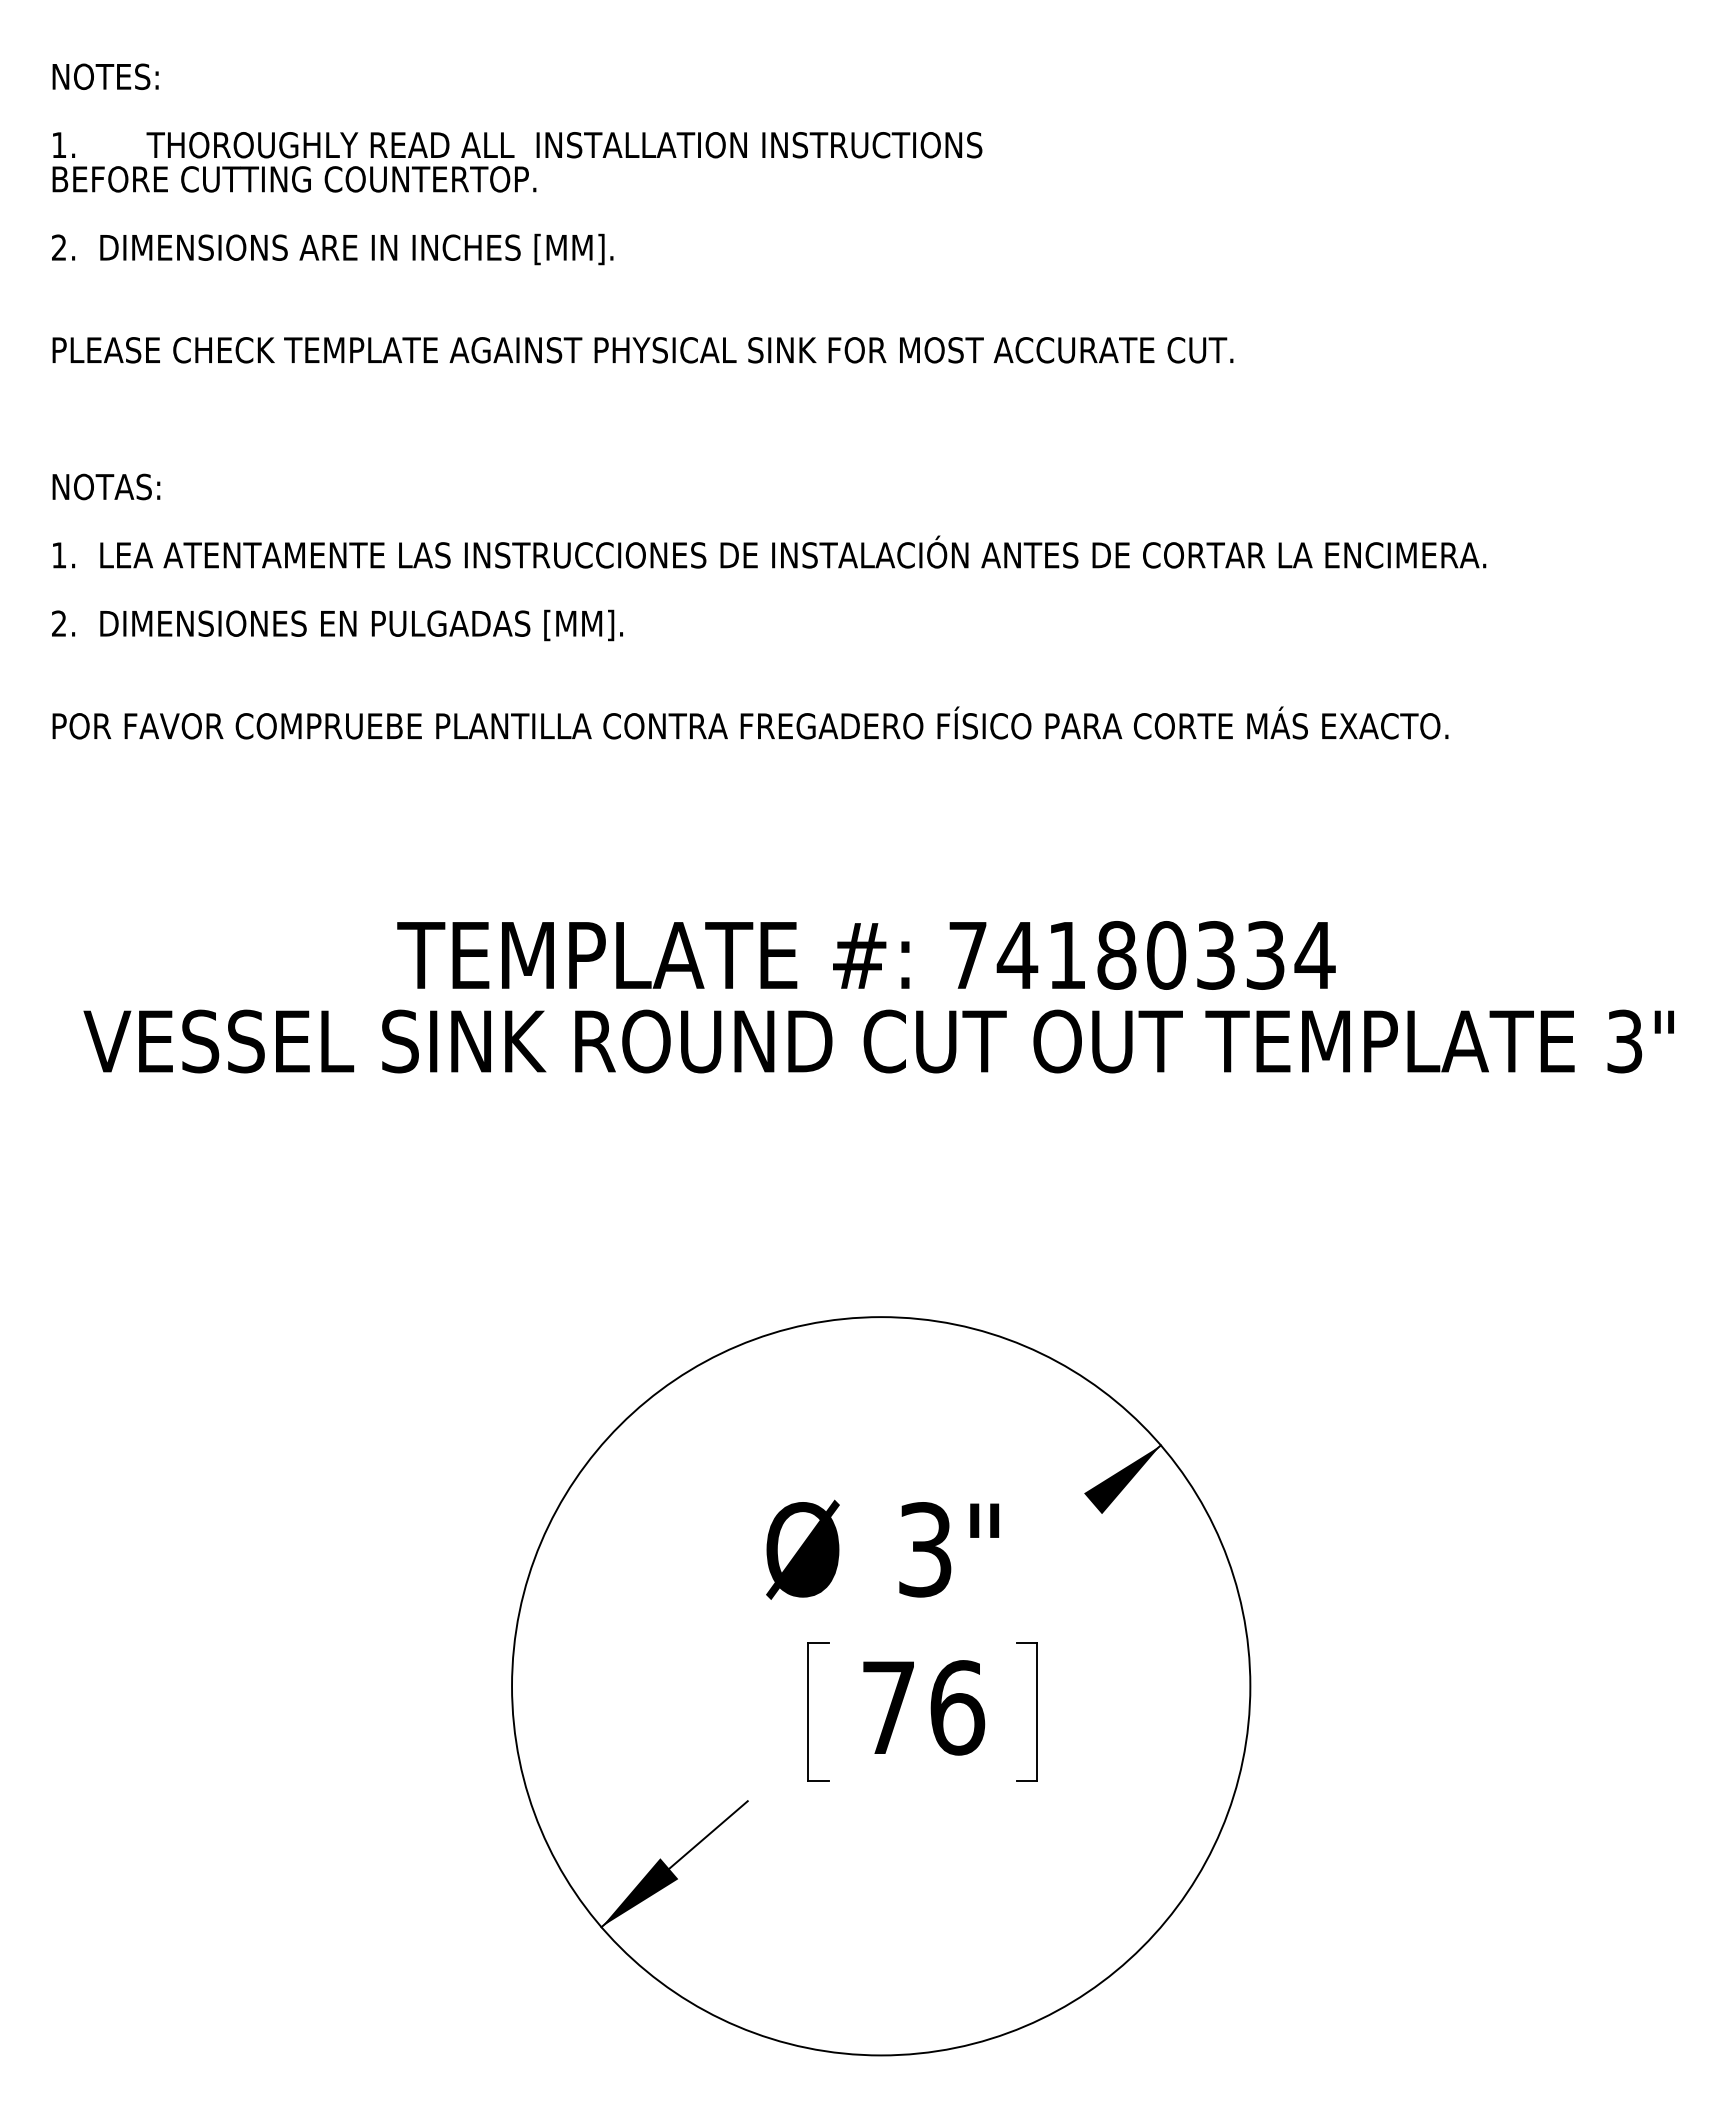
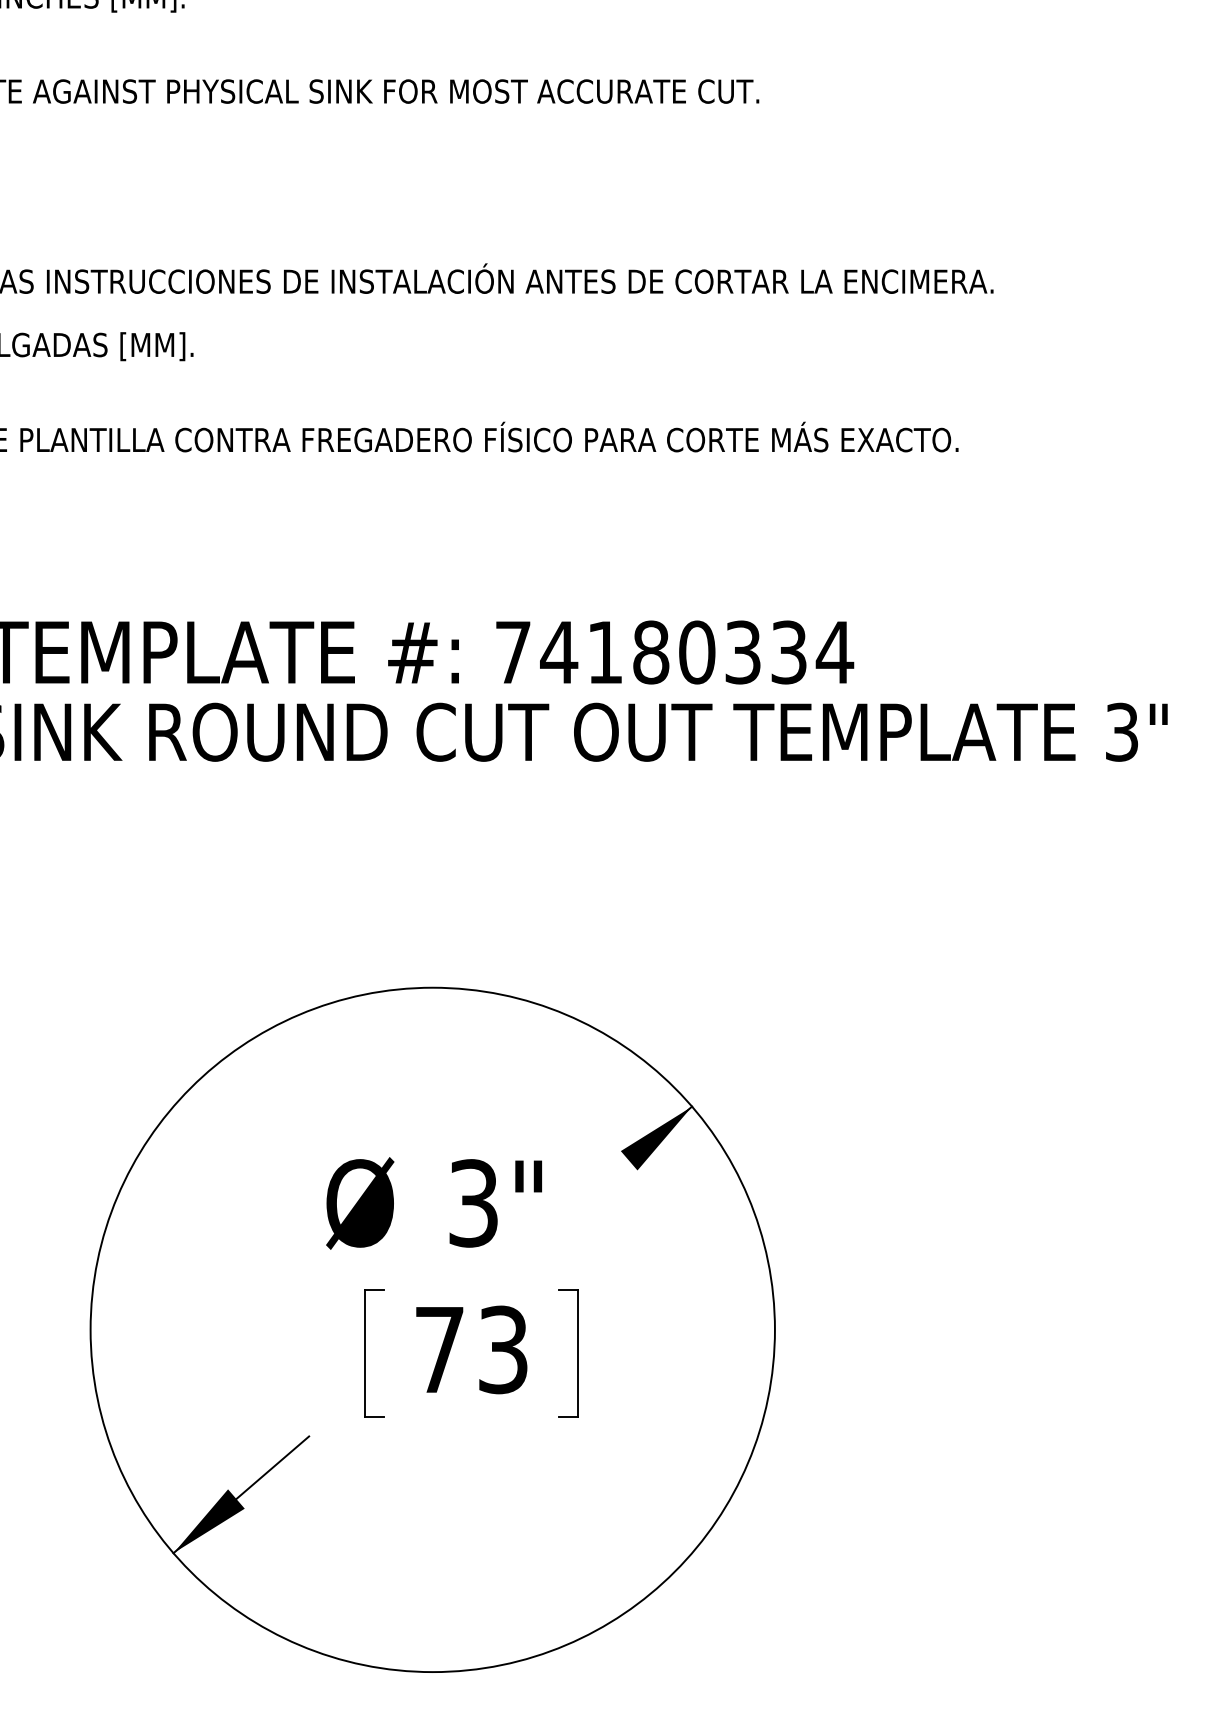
text: (957, 1707) -> (503, 1349), 76 -> 73

